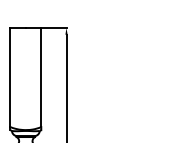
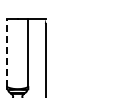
line: (10, 78) -> (7, 53), solid -> dashed

